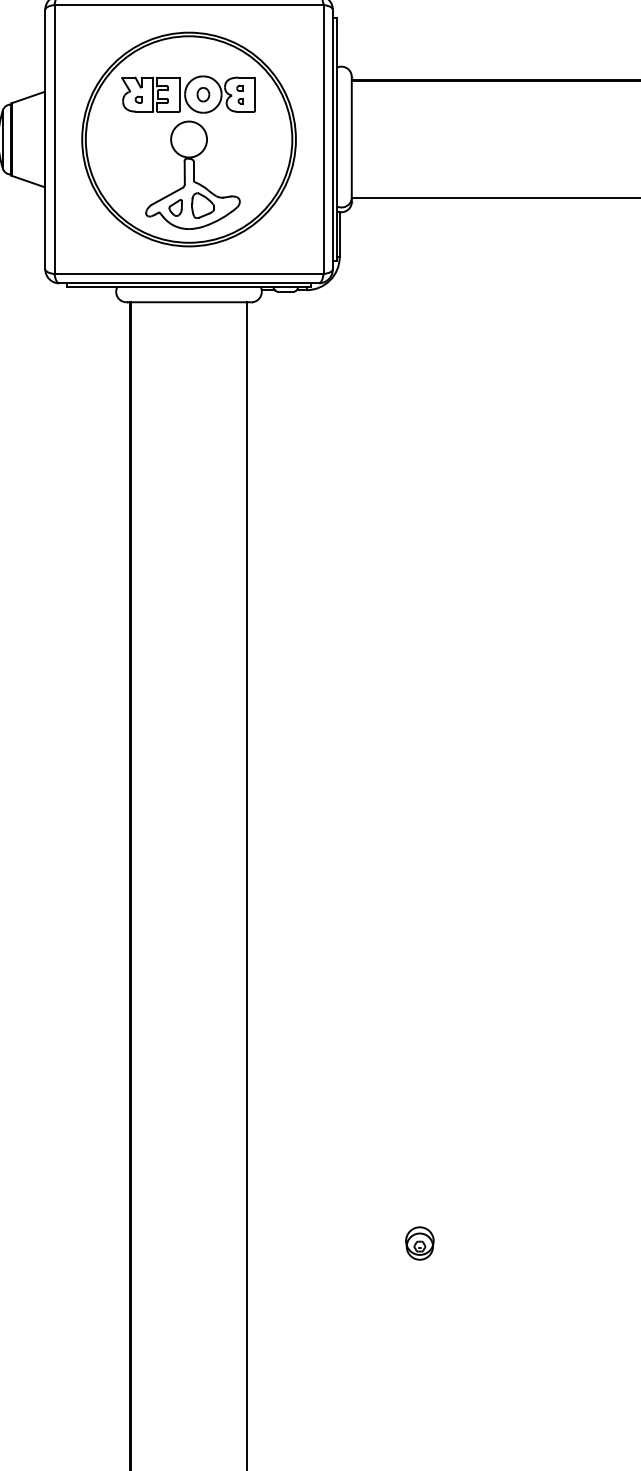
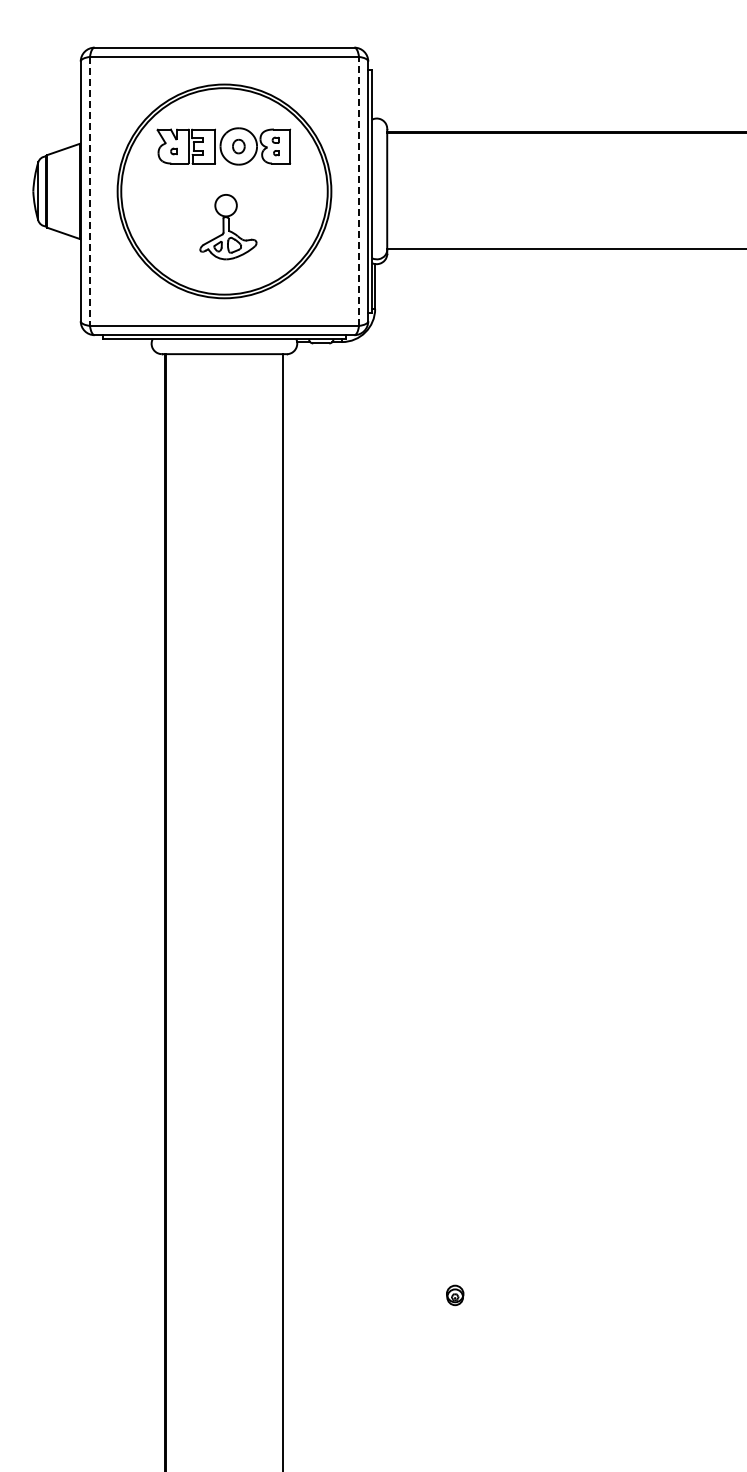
line: (324, 138) -> (359, 190), solid -> dashed
line: (55, 139) -> (90, 191), solid -> dashed
part: (193, 174) -> (228, 226), size x0.6
part: (419, 1243) -> (454, 1295), size x0.6

